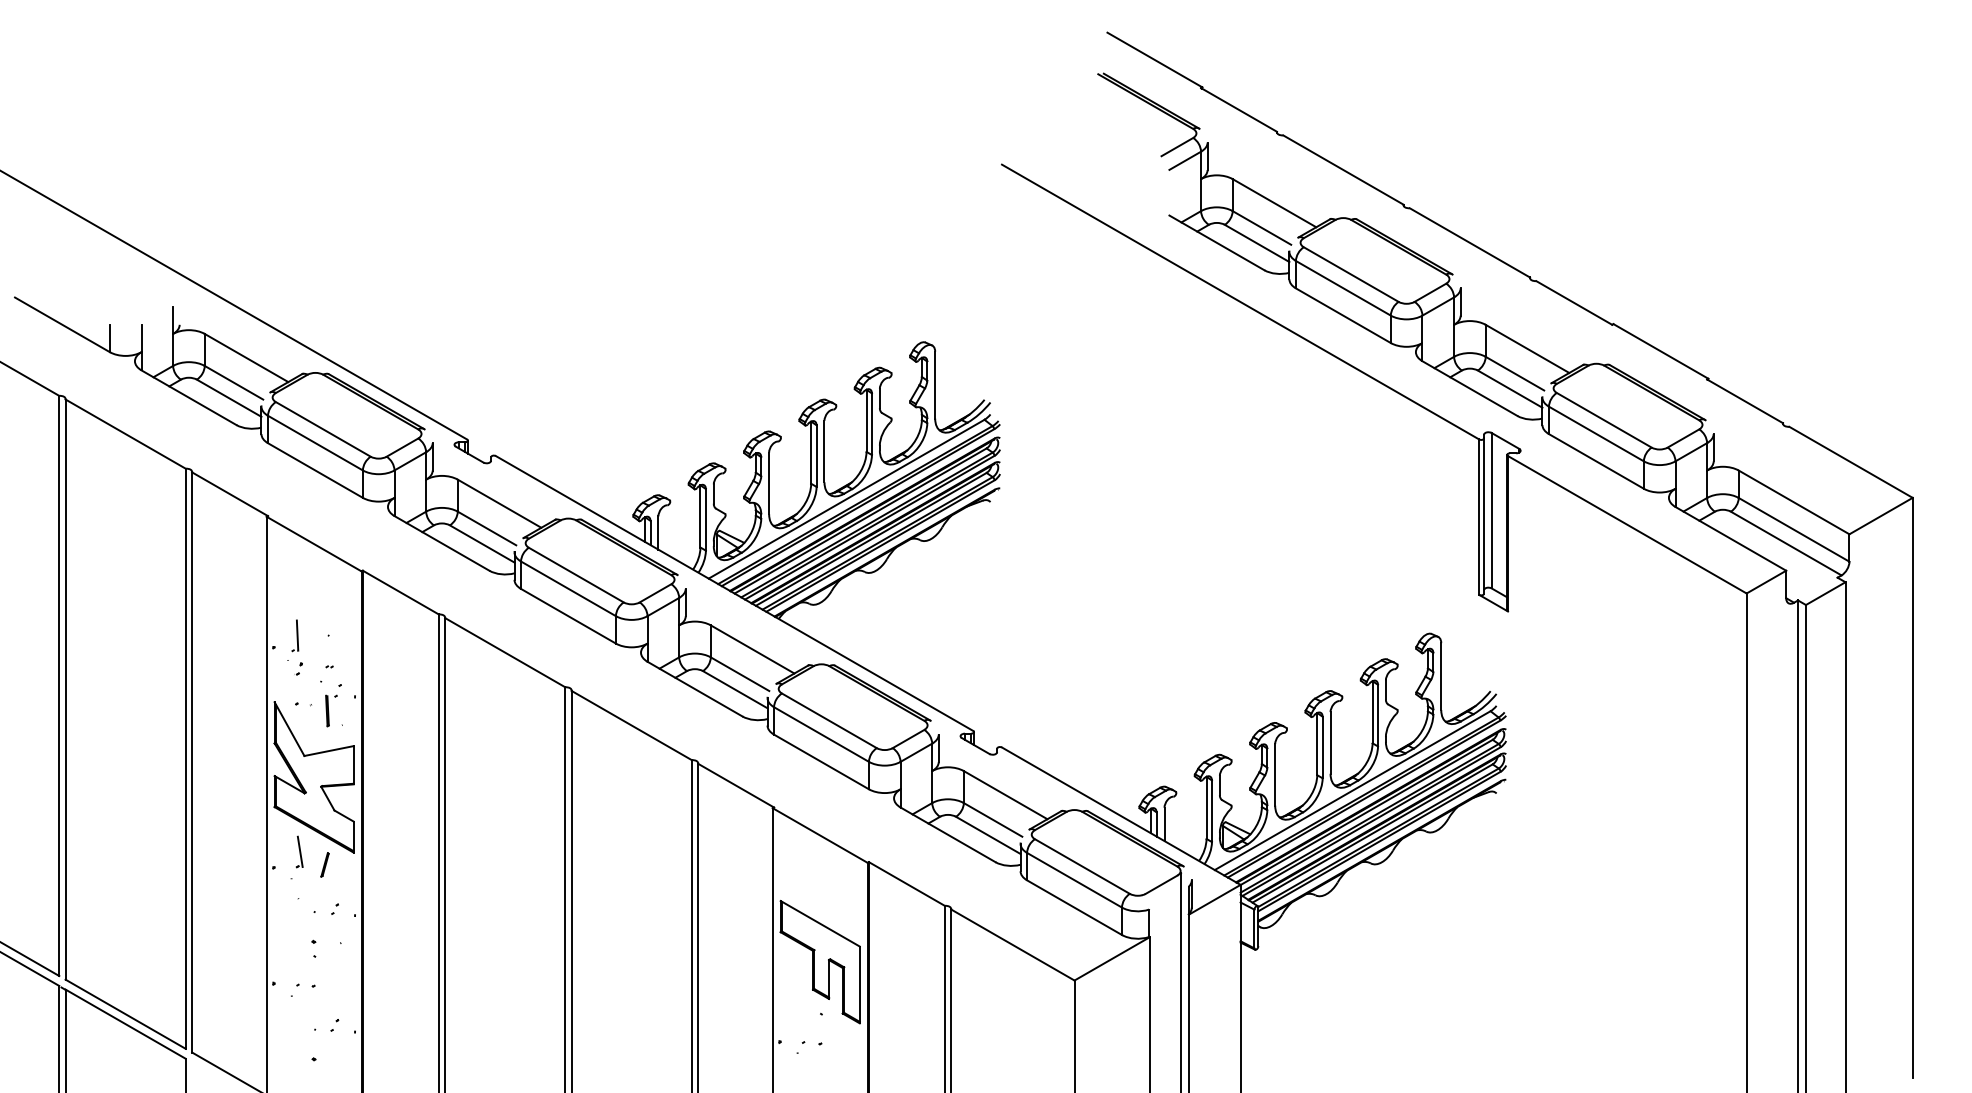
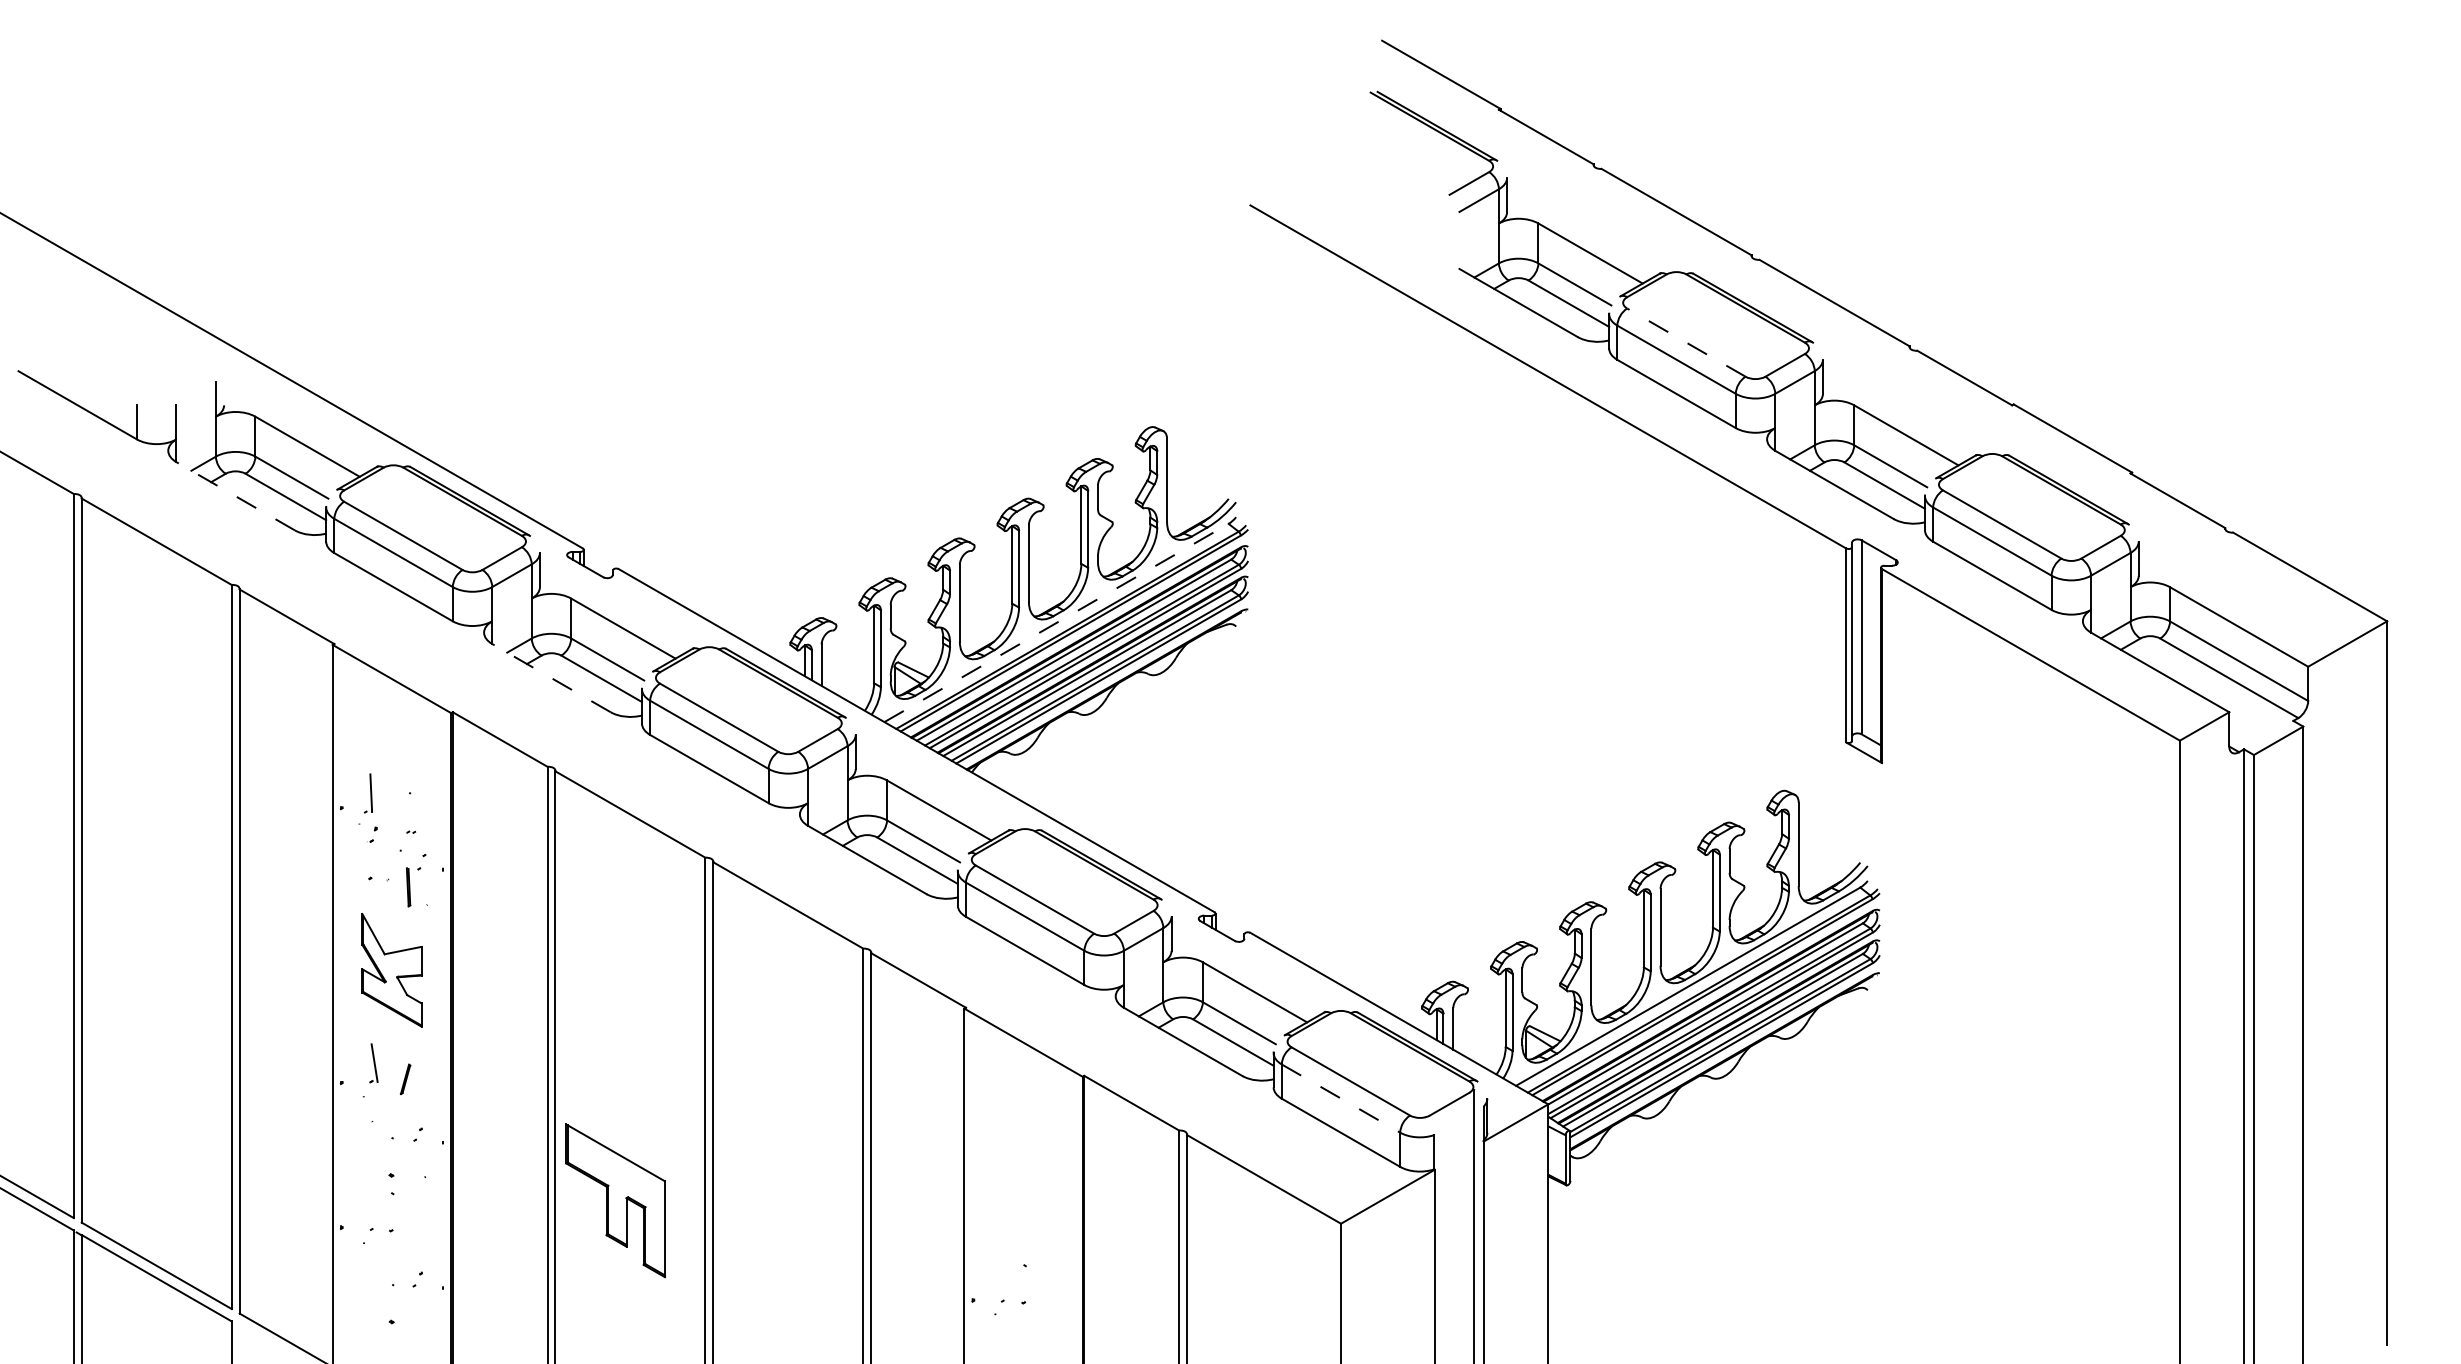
line: (1351, 274) -> (1686, 342), solid -> dashed
line: (188, 397) -> (235, 496), solid -> dashed
line: (846, 498) -> (1056, 622), solid -> dashed
line: (441, 542) -> (551, 677), solid -> dashed
part: (313, 777) -> (391, 970), size x0.6
line: (1074, 880) -> (1341, 1098), solid -> dashed
part: (820, 961) -> (615, 1200), moved

